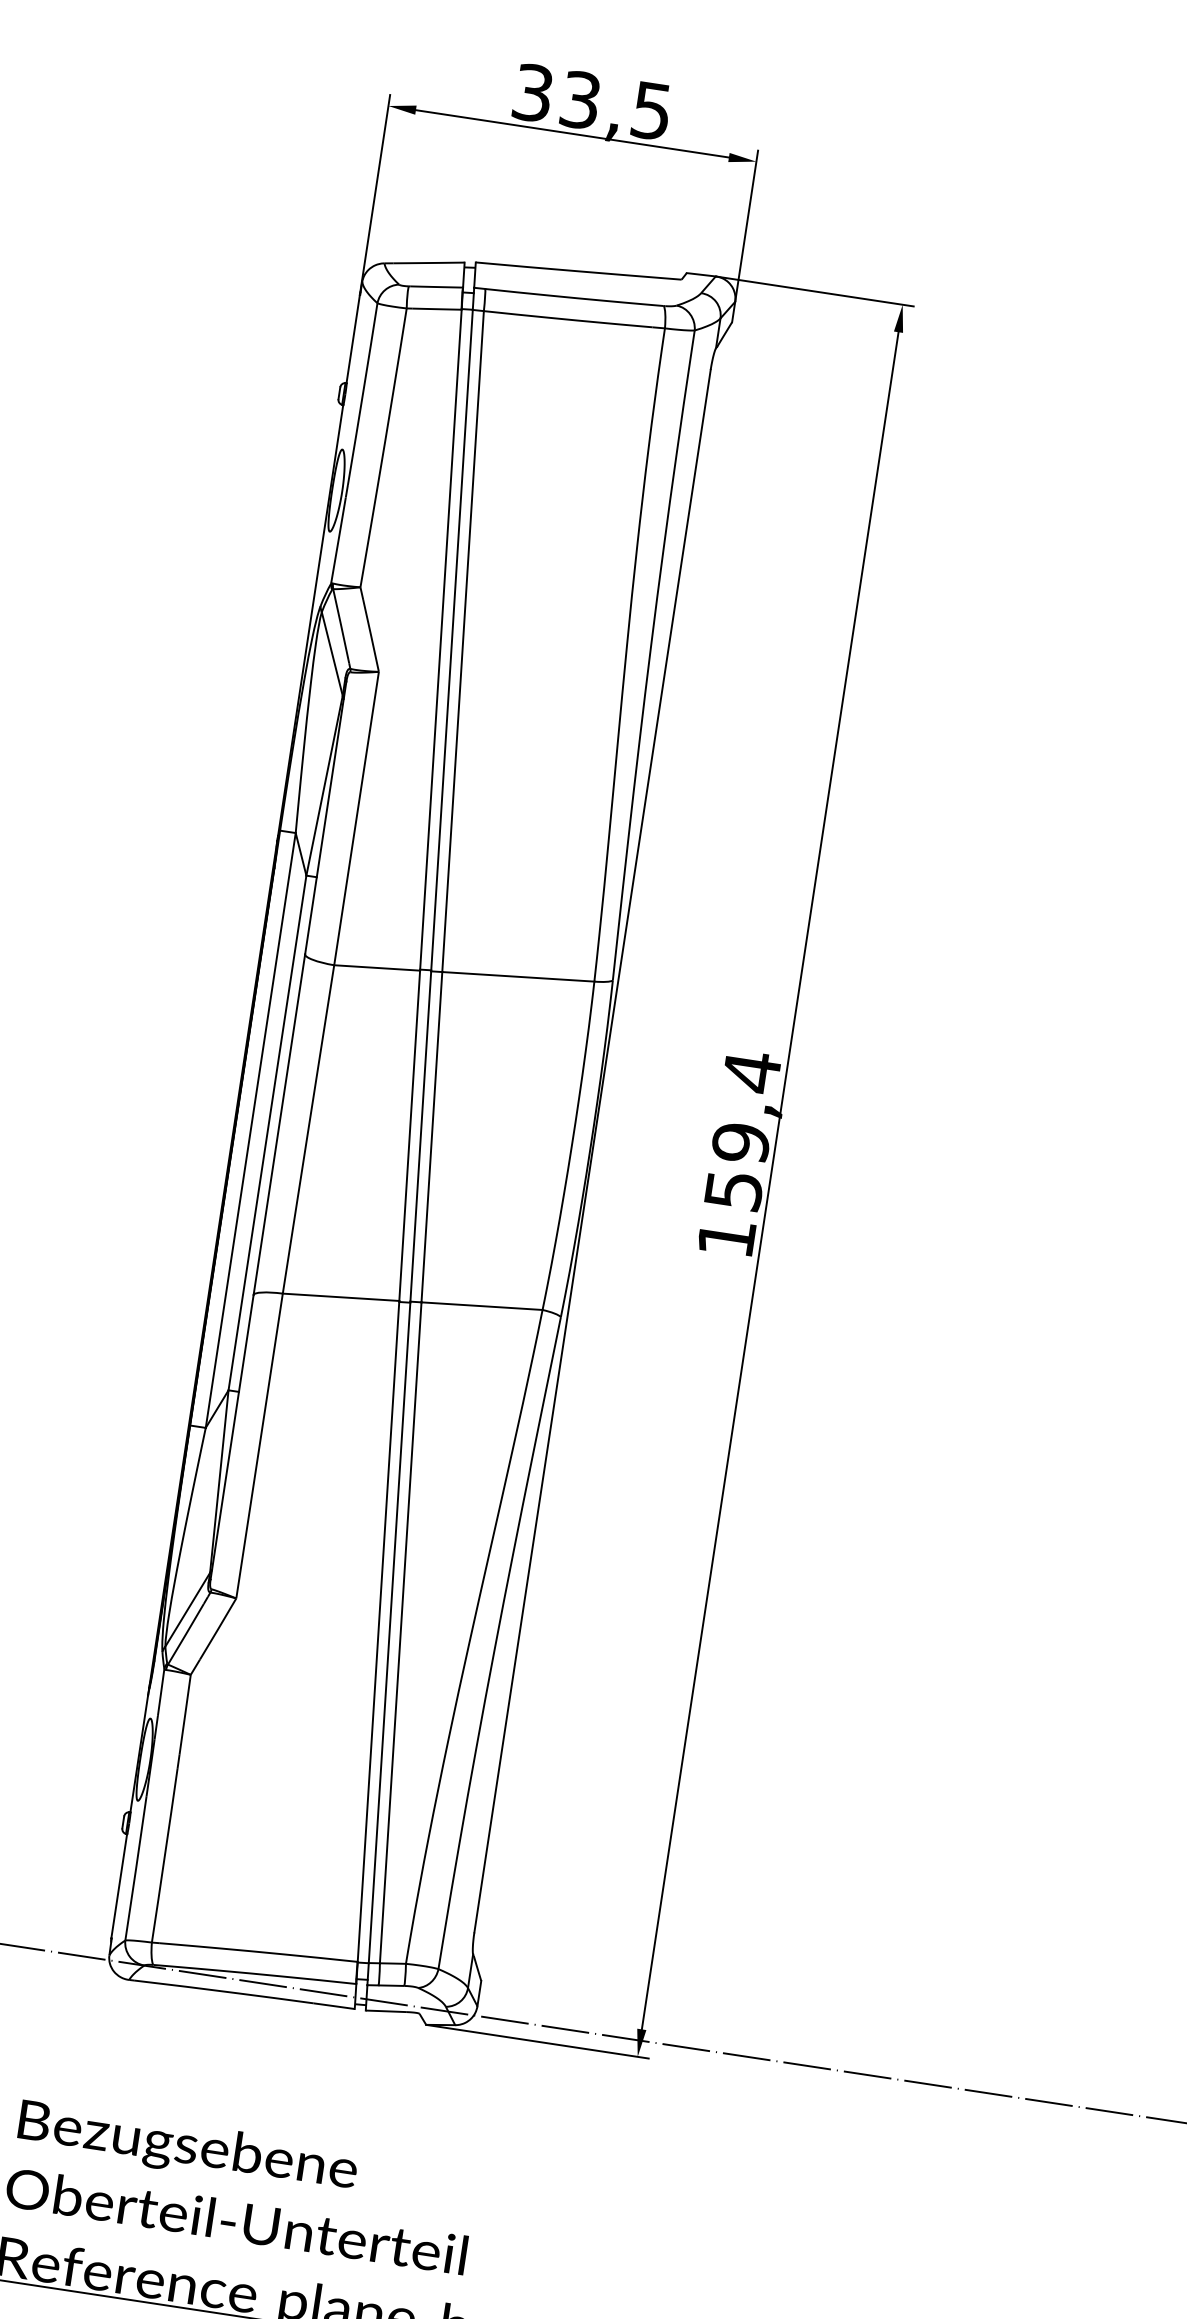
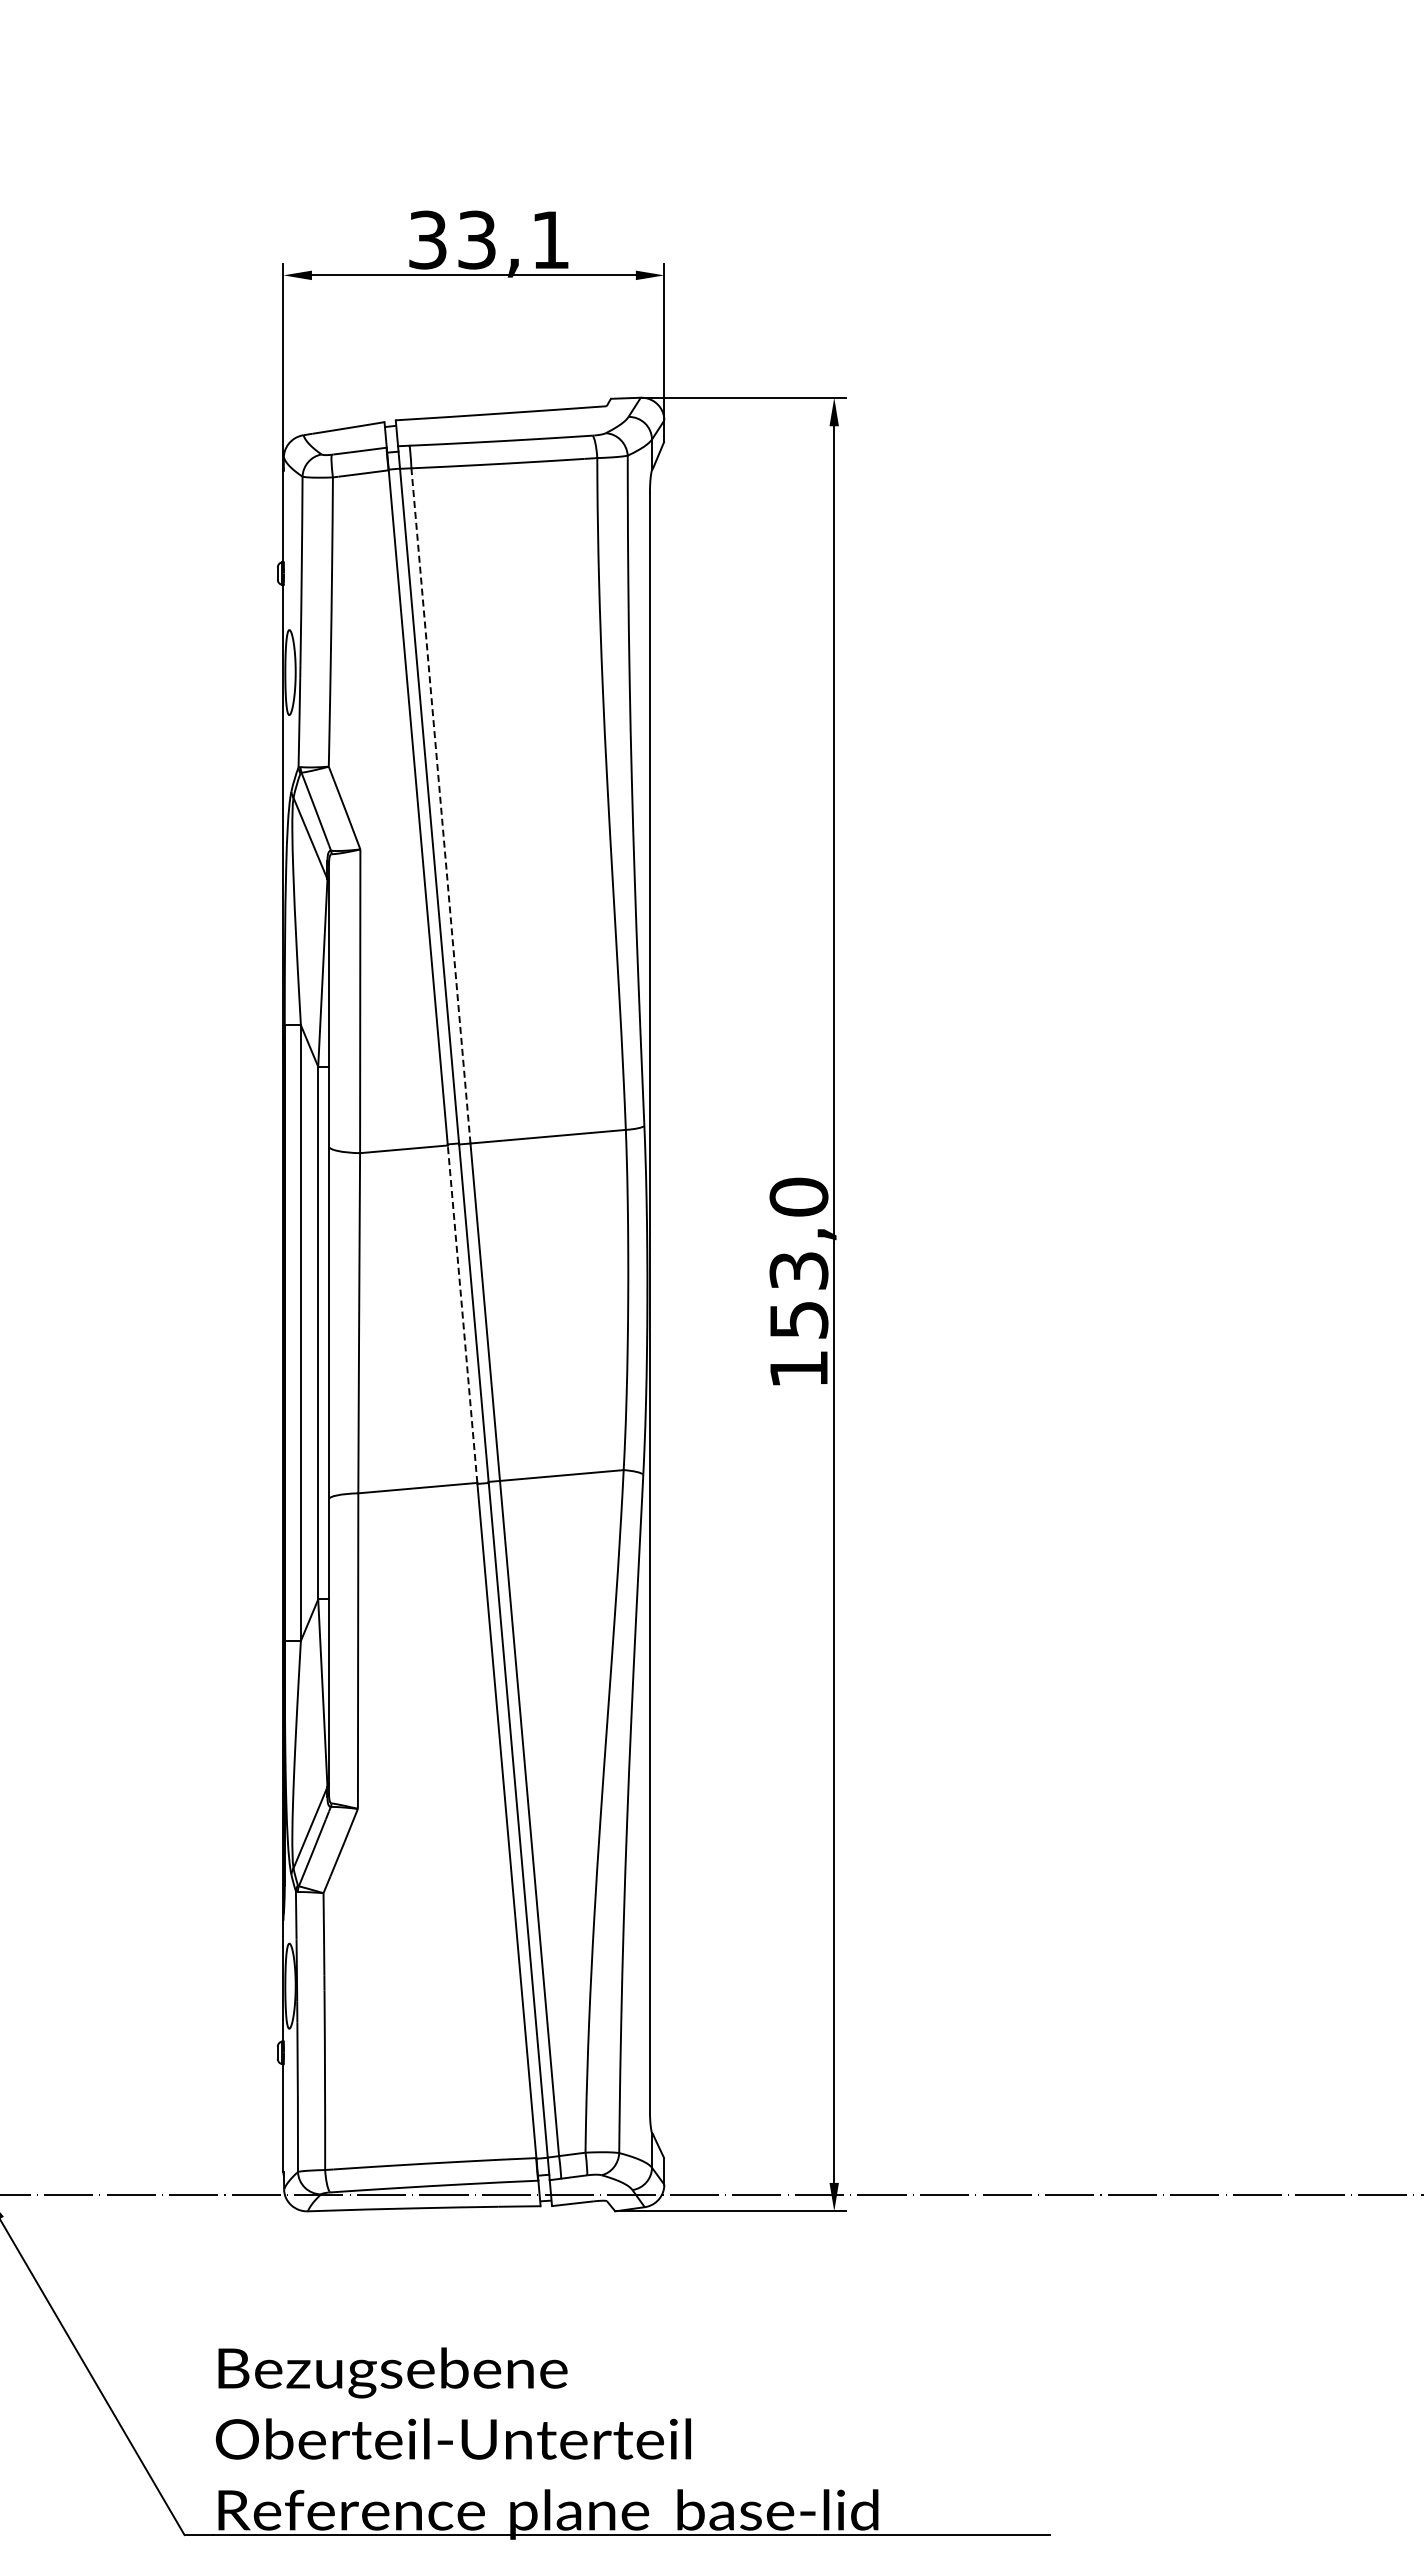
text: (651, 111) -> (550, 240), 33,5 -> 33,1
line: (462, 641) -> (440, 805), solid -> dashed
text: (746, 1106) -> (798, 1233), 159,4 -> 153,0
line: (409, 1135) -> (462, 1313), solid -> dashed

